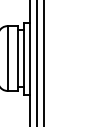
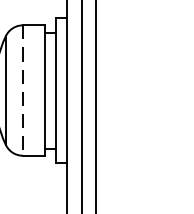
line: (7, 59) -> (22, 92), solid -> dashed

